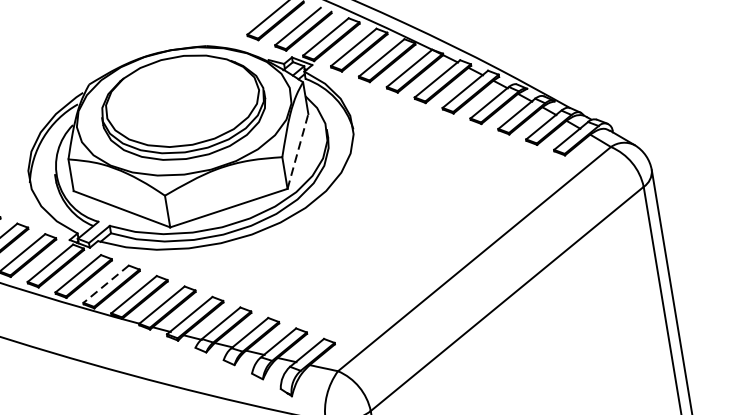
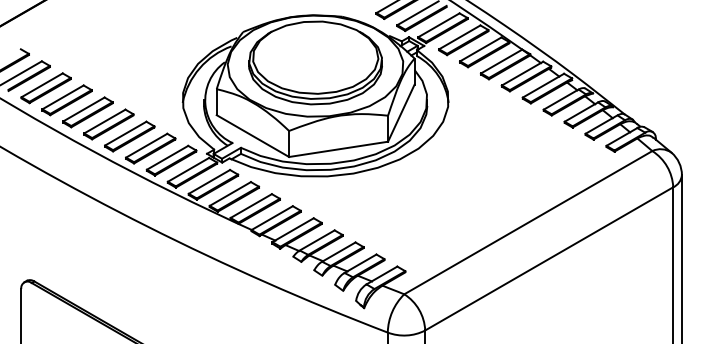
line: (298, 151) -> (401, 113), dashed -> solid
line: (106, 284) -> (230, 194), dashed -> solid

